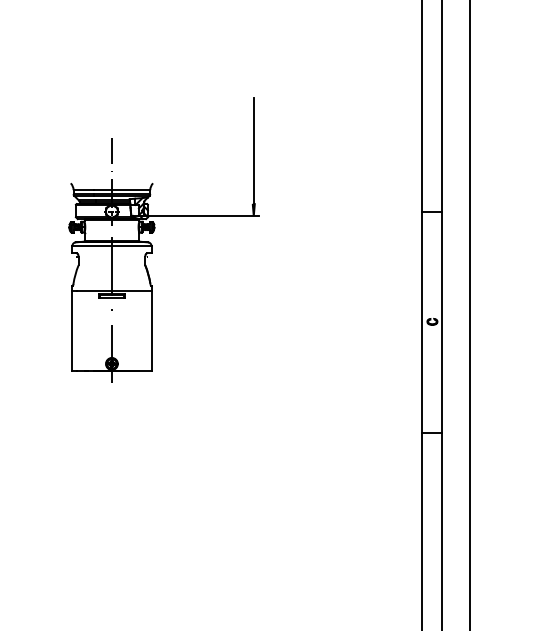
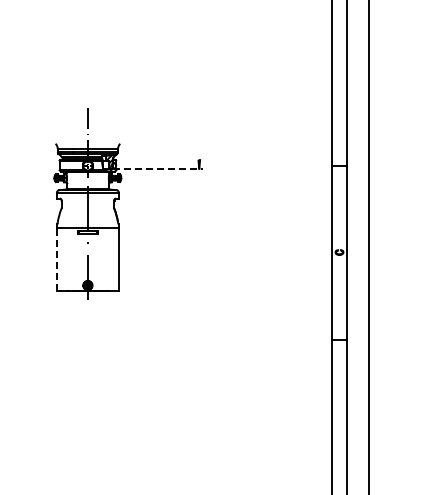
line: (254, 151) -> (199, 118), removed
line: (201, 216) -> (158, 169), solid -> dashed
line: (71, 329) -> (56, 258), solid -> dashed

